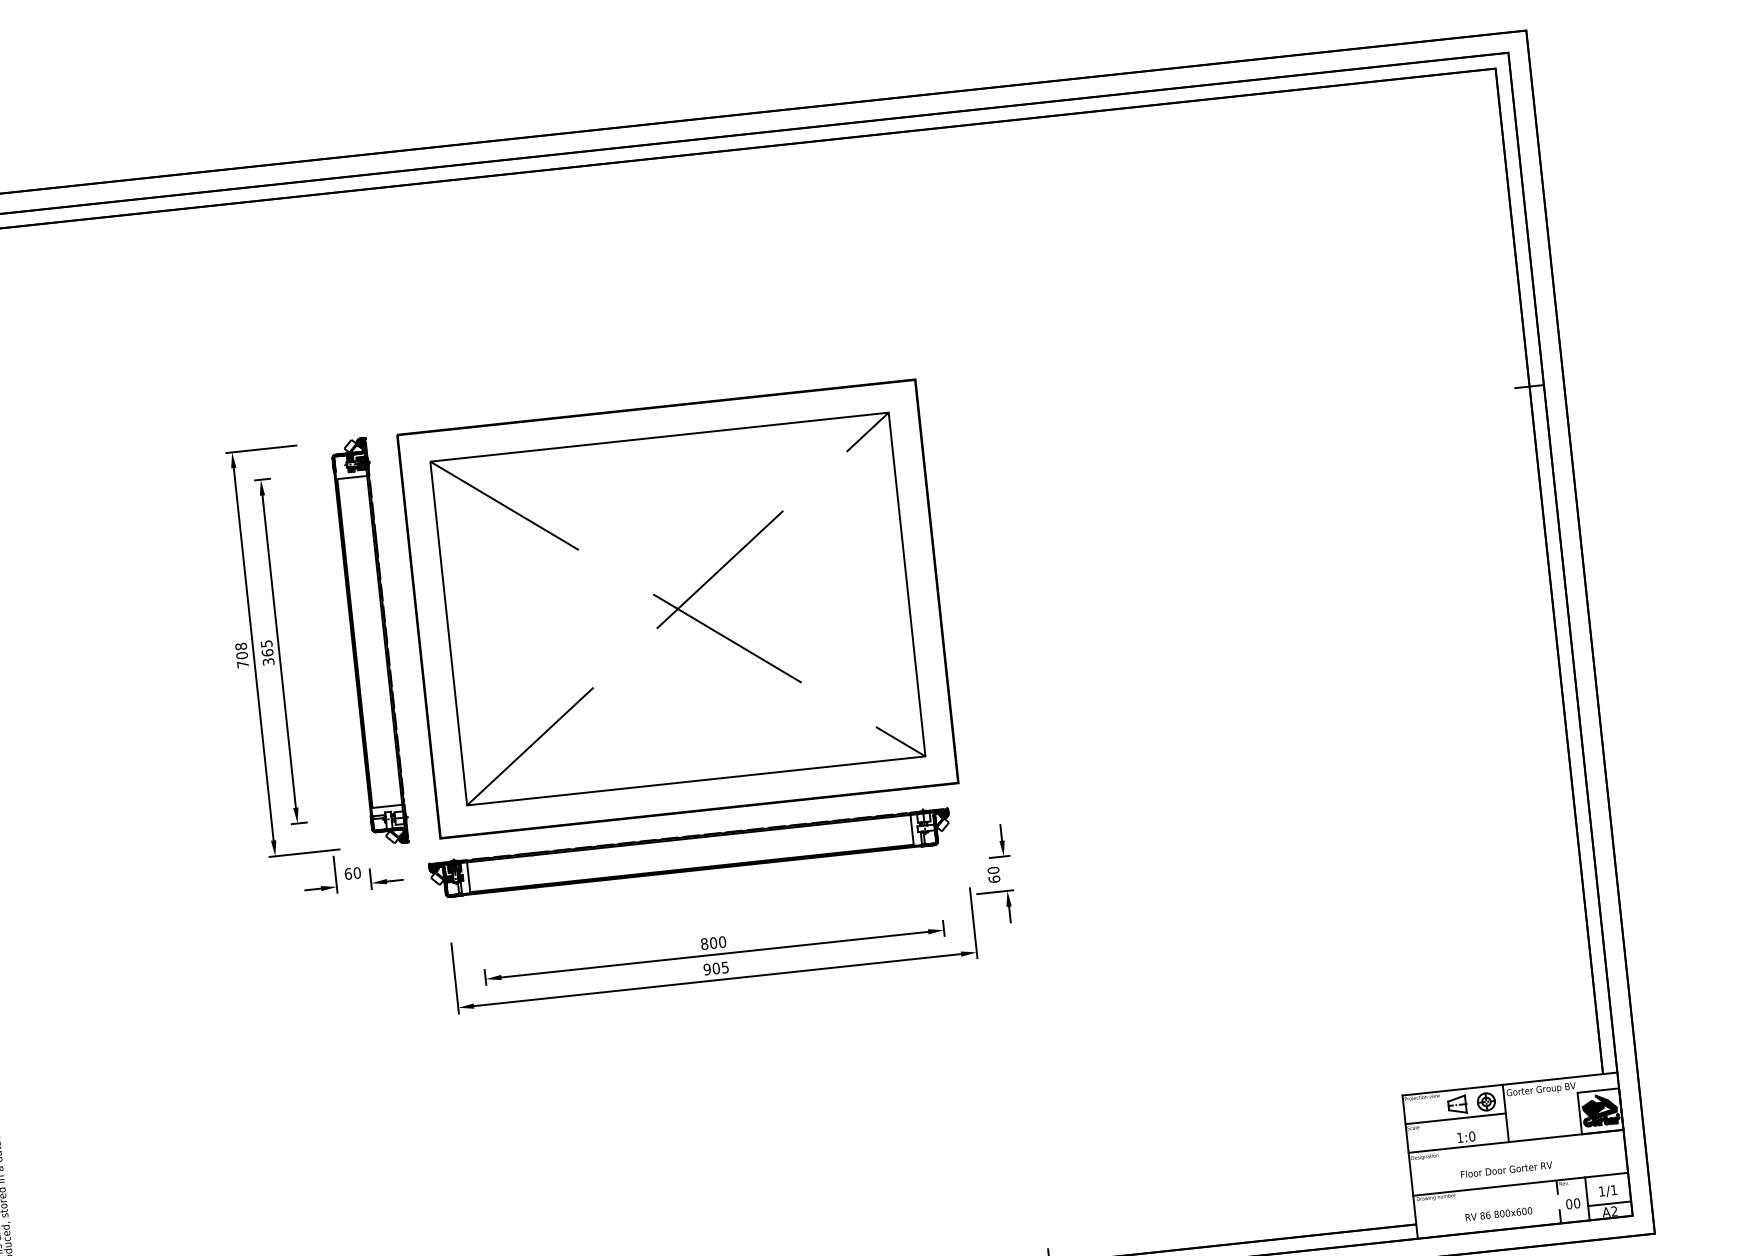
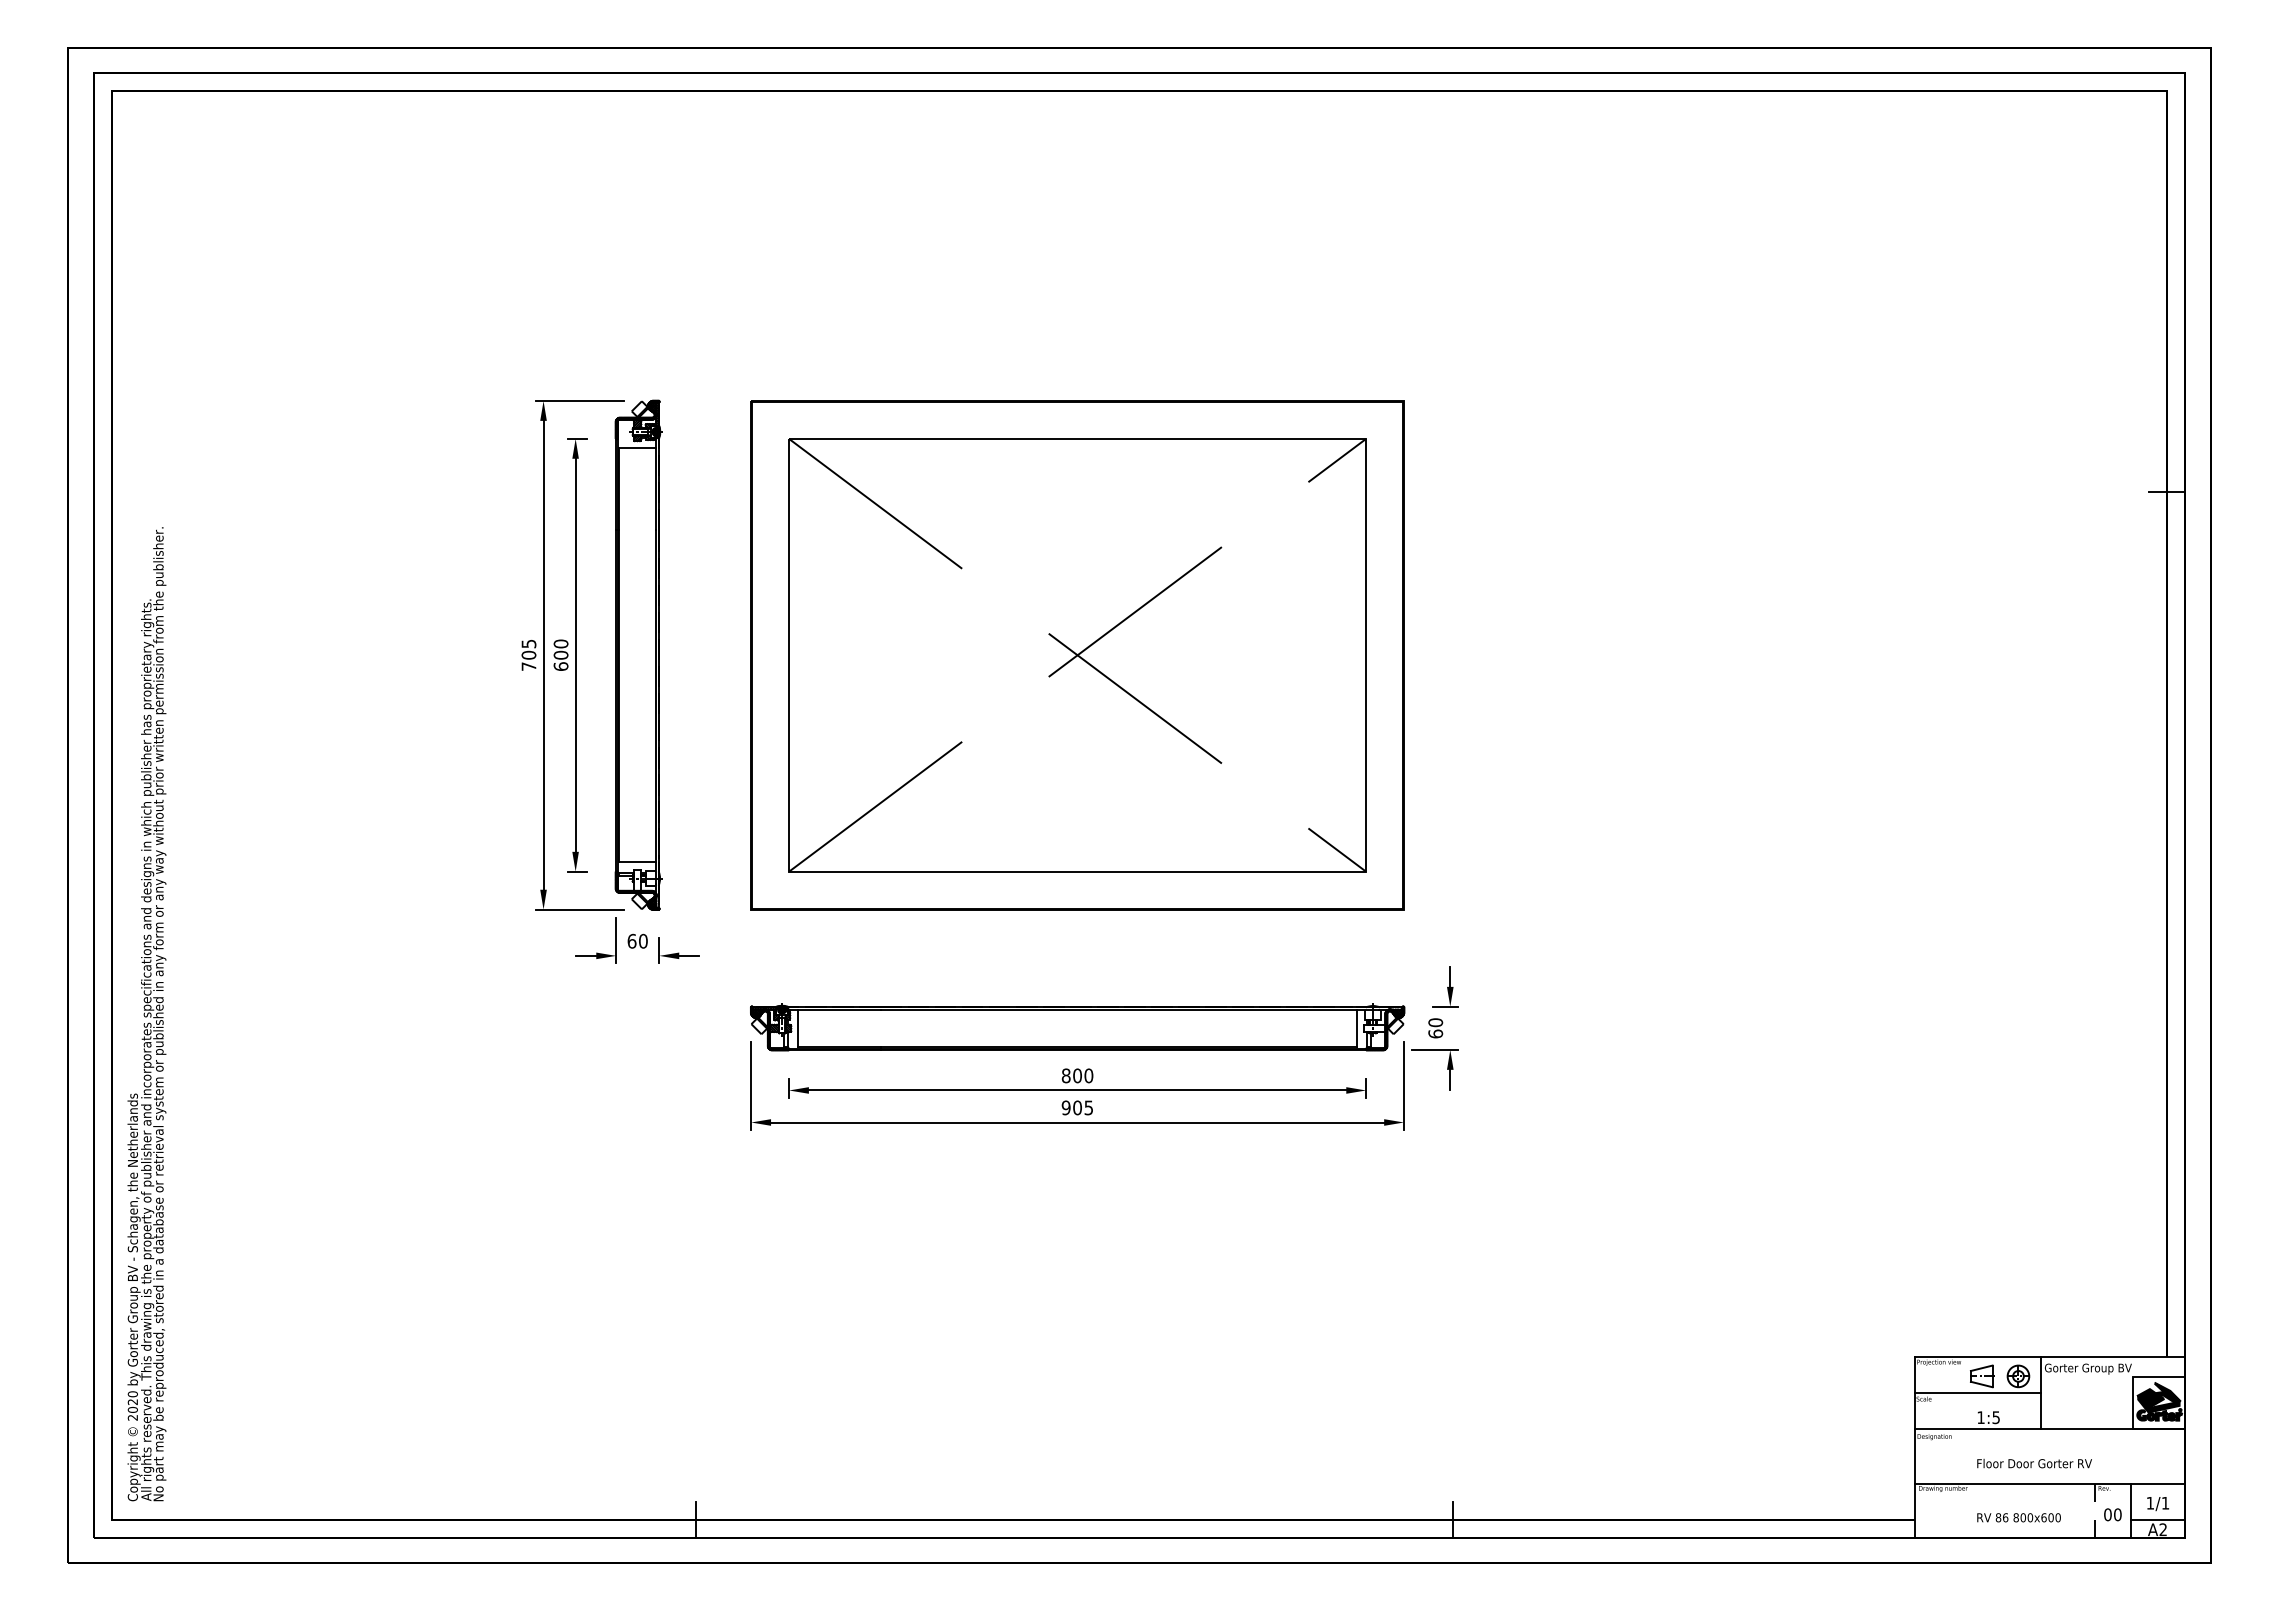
part: (370, 641) -> (638, 654), moved
text: (240, 646) -> (528, 643), 708 -> 705
text: (267, 652) -> (560, 654), 365 -> 600
part: (690, 852) -> (1077, 1027), moved
text: (1472, 1136) -> (1996, 1417), 1:0 -> 1:5

